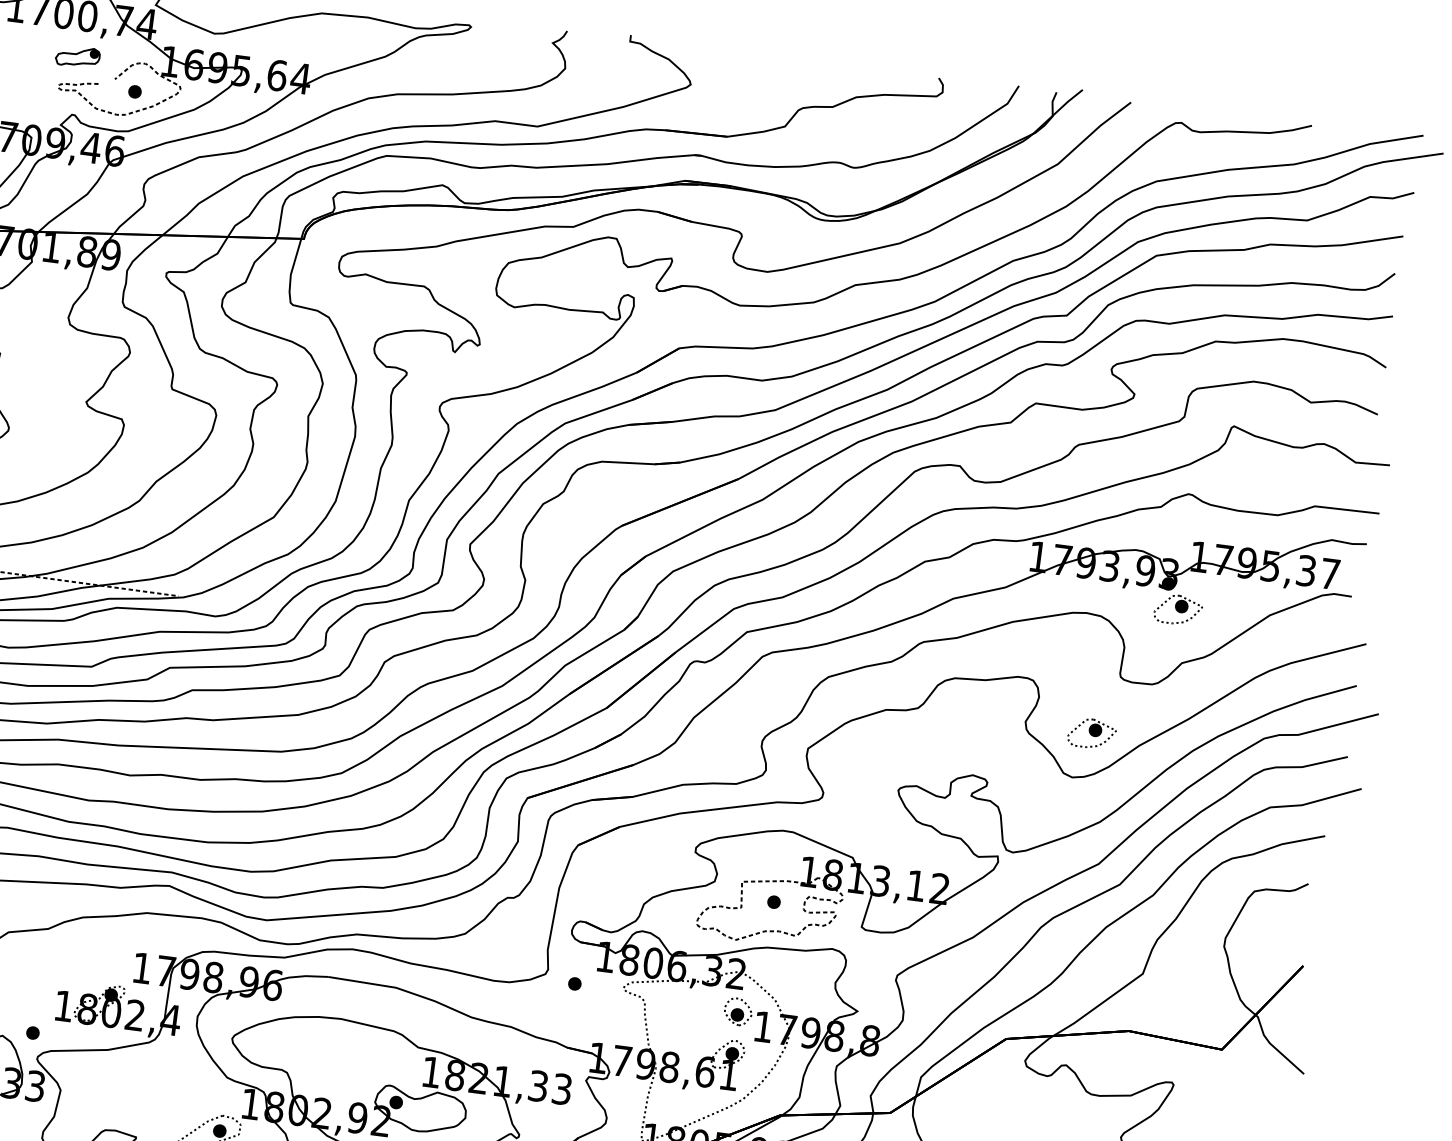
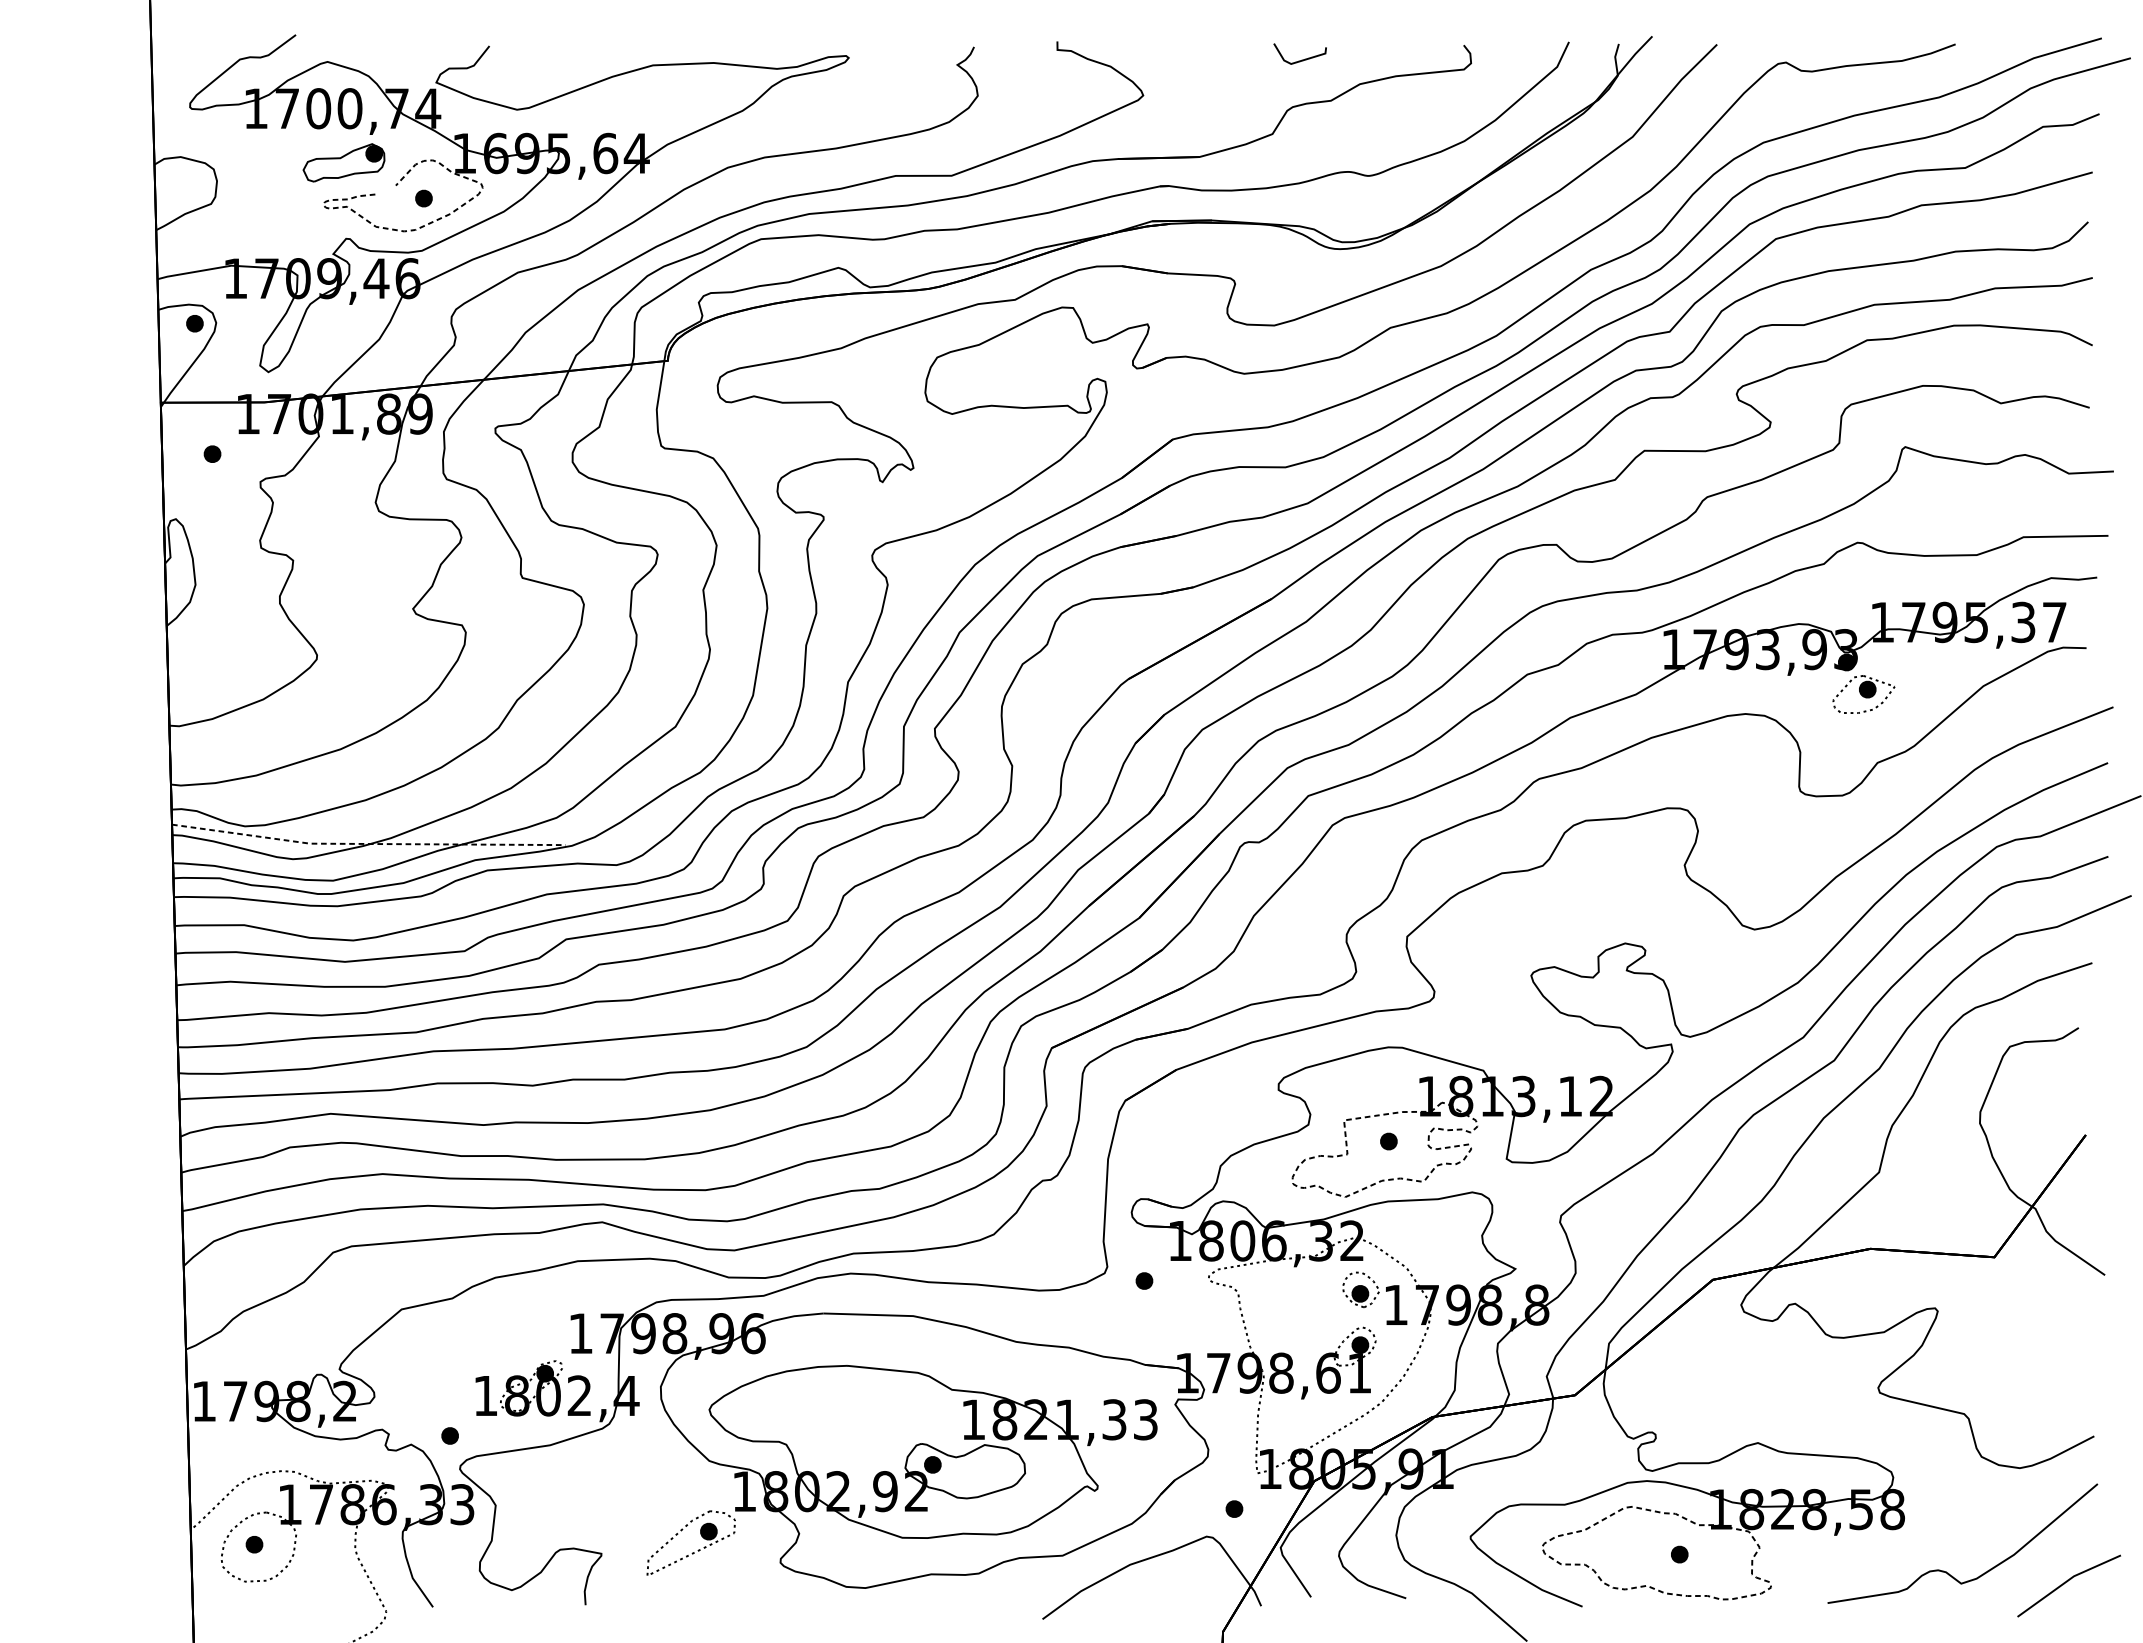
part: (77, 56) -> (343, 162), size x1.43
line: (814, 72) -> (1301, 59), added
part: (1091, 733) -> (1772, 869), removed

